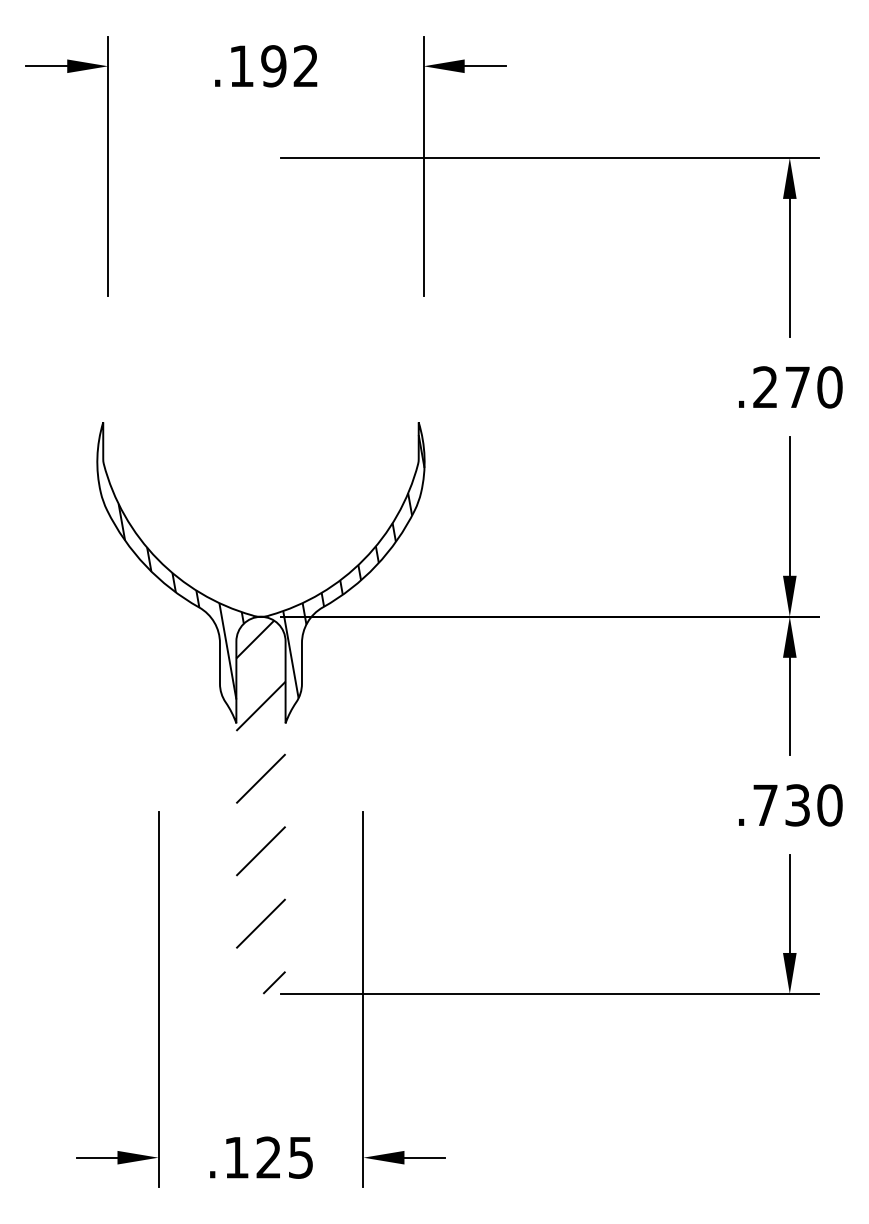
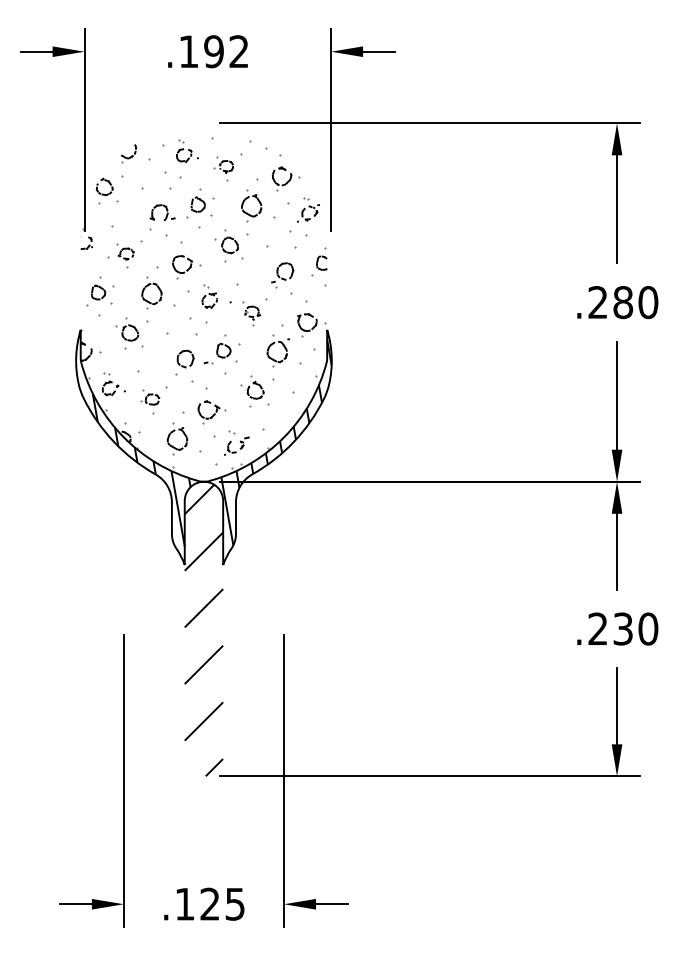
hatch: (260, 387) -> (203, 302), added
text: (798, 387) -> (623, 302), .270 -> .280
text: (764, 804) -> (597, 628), .730 -> .230

